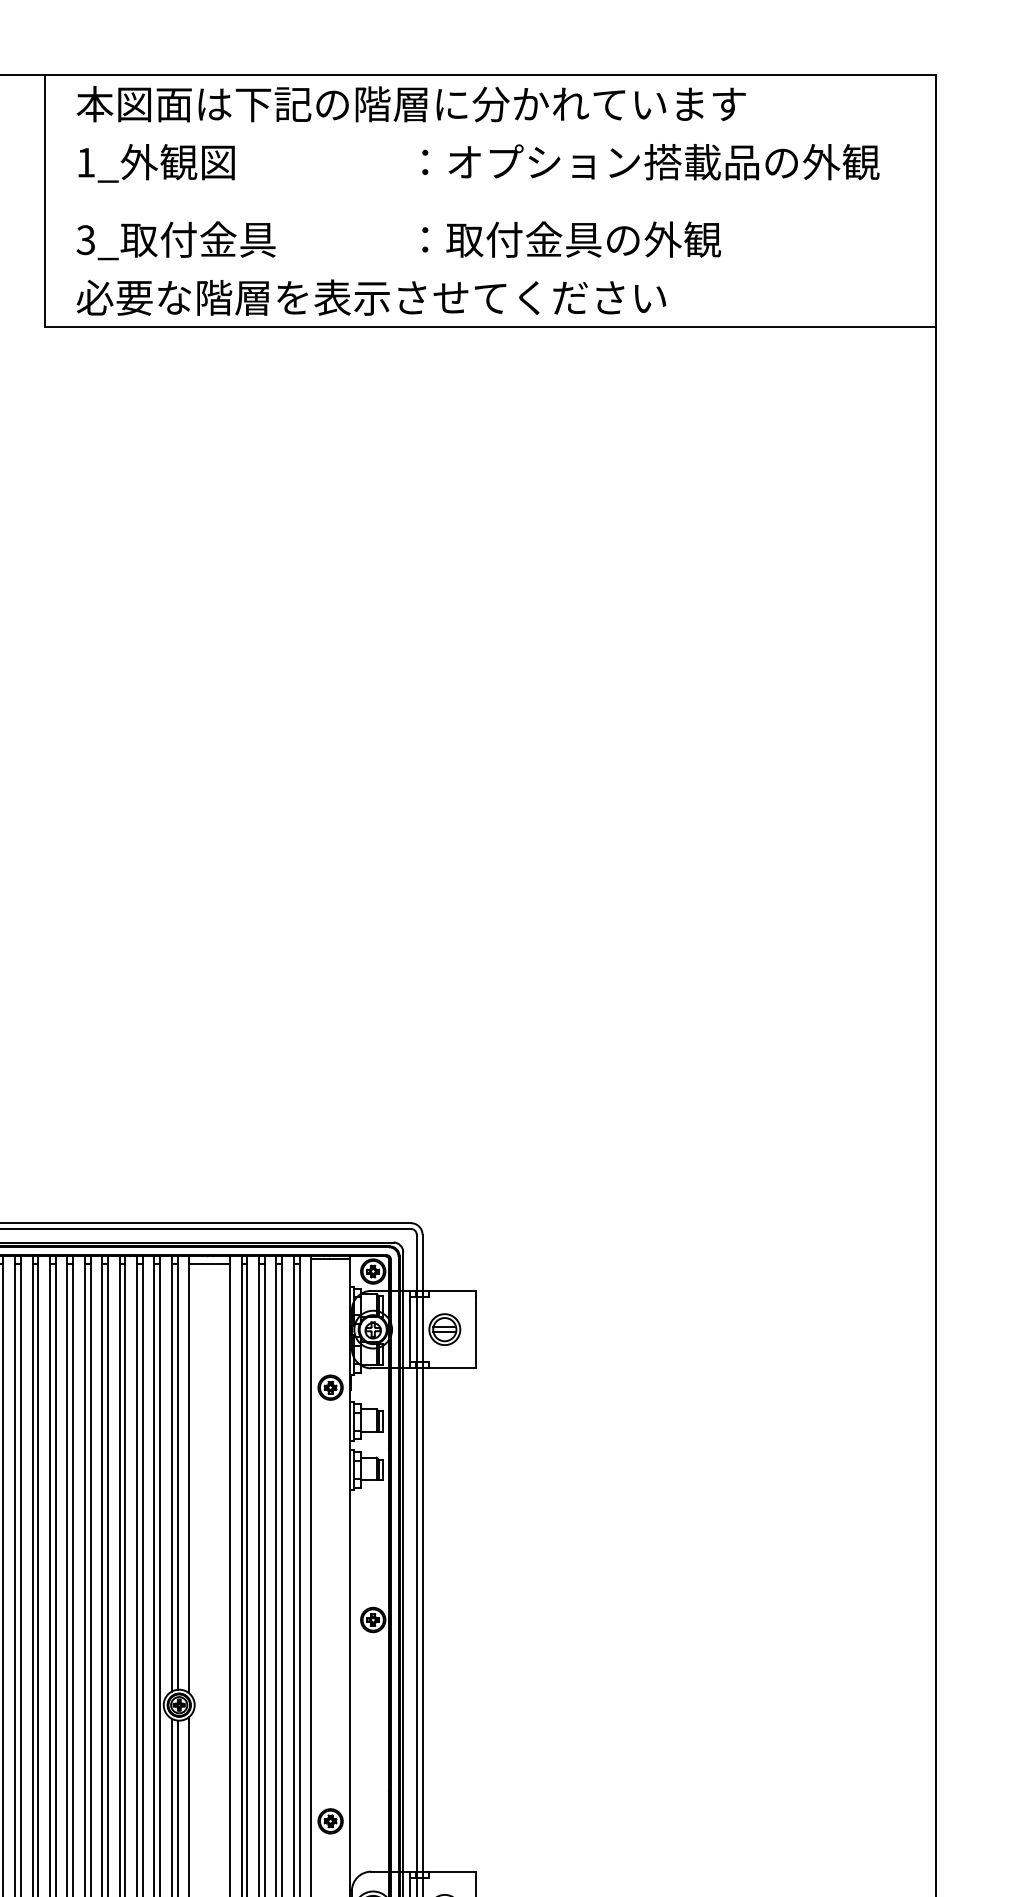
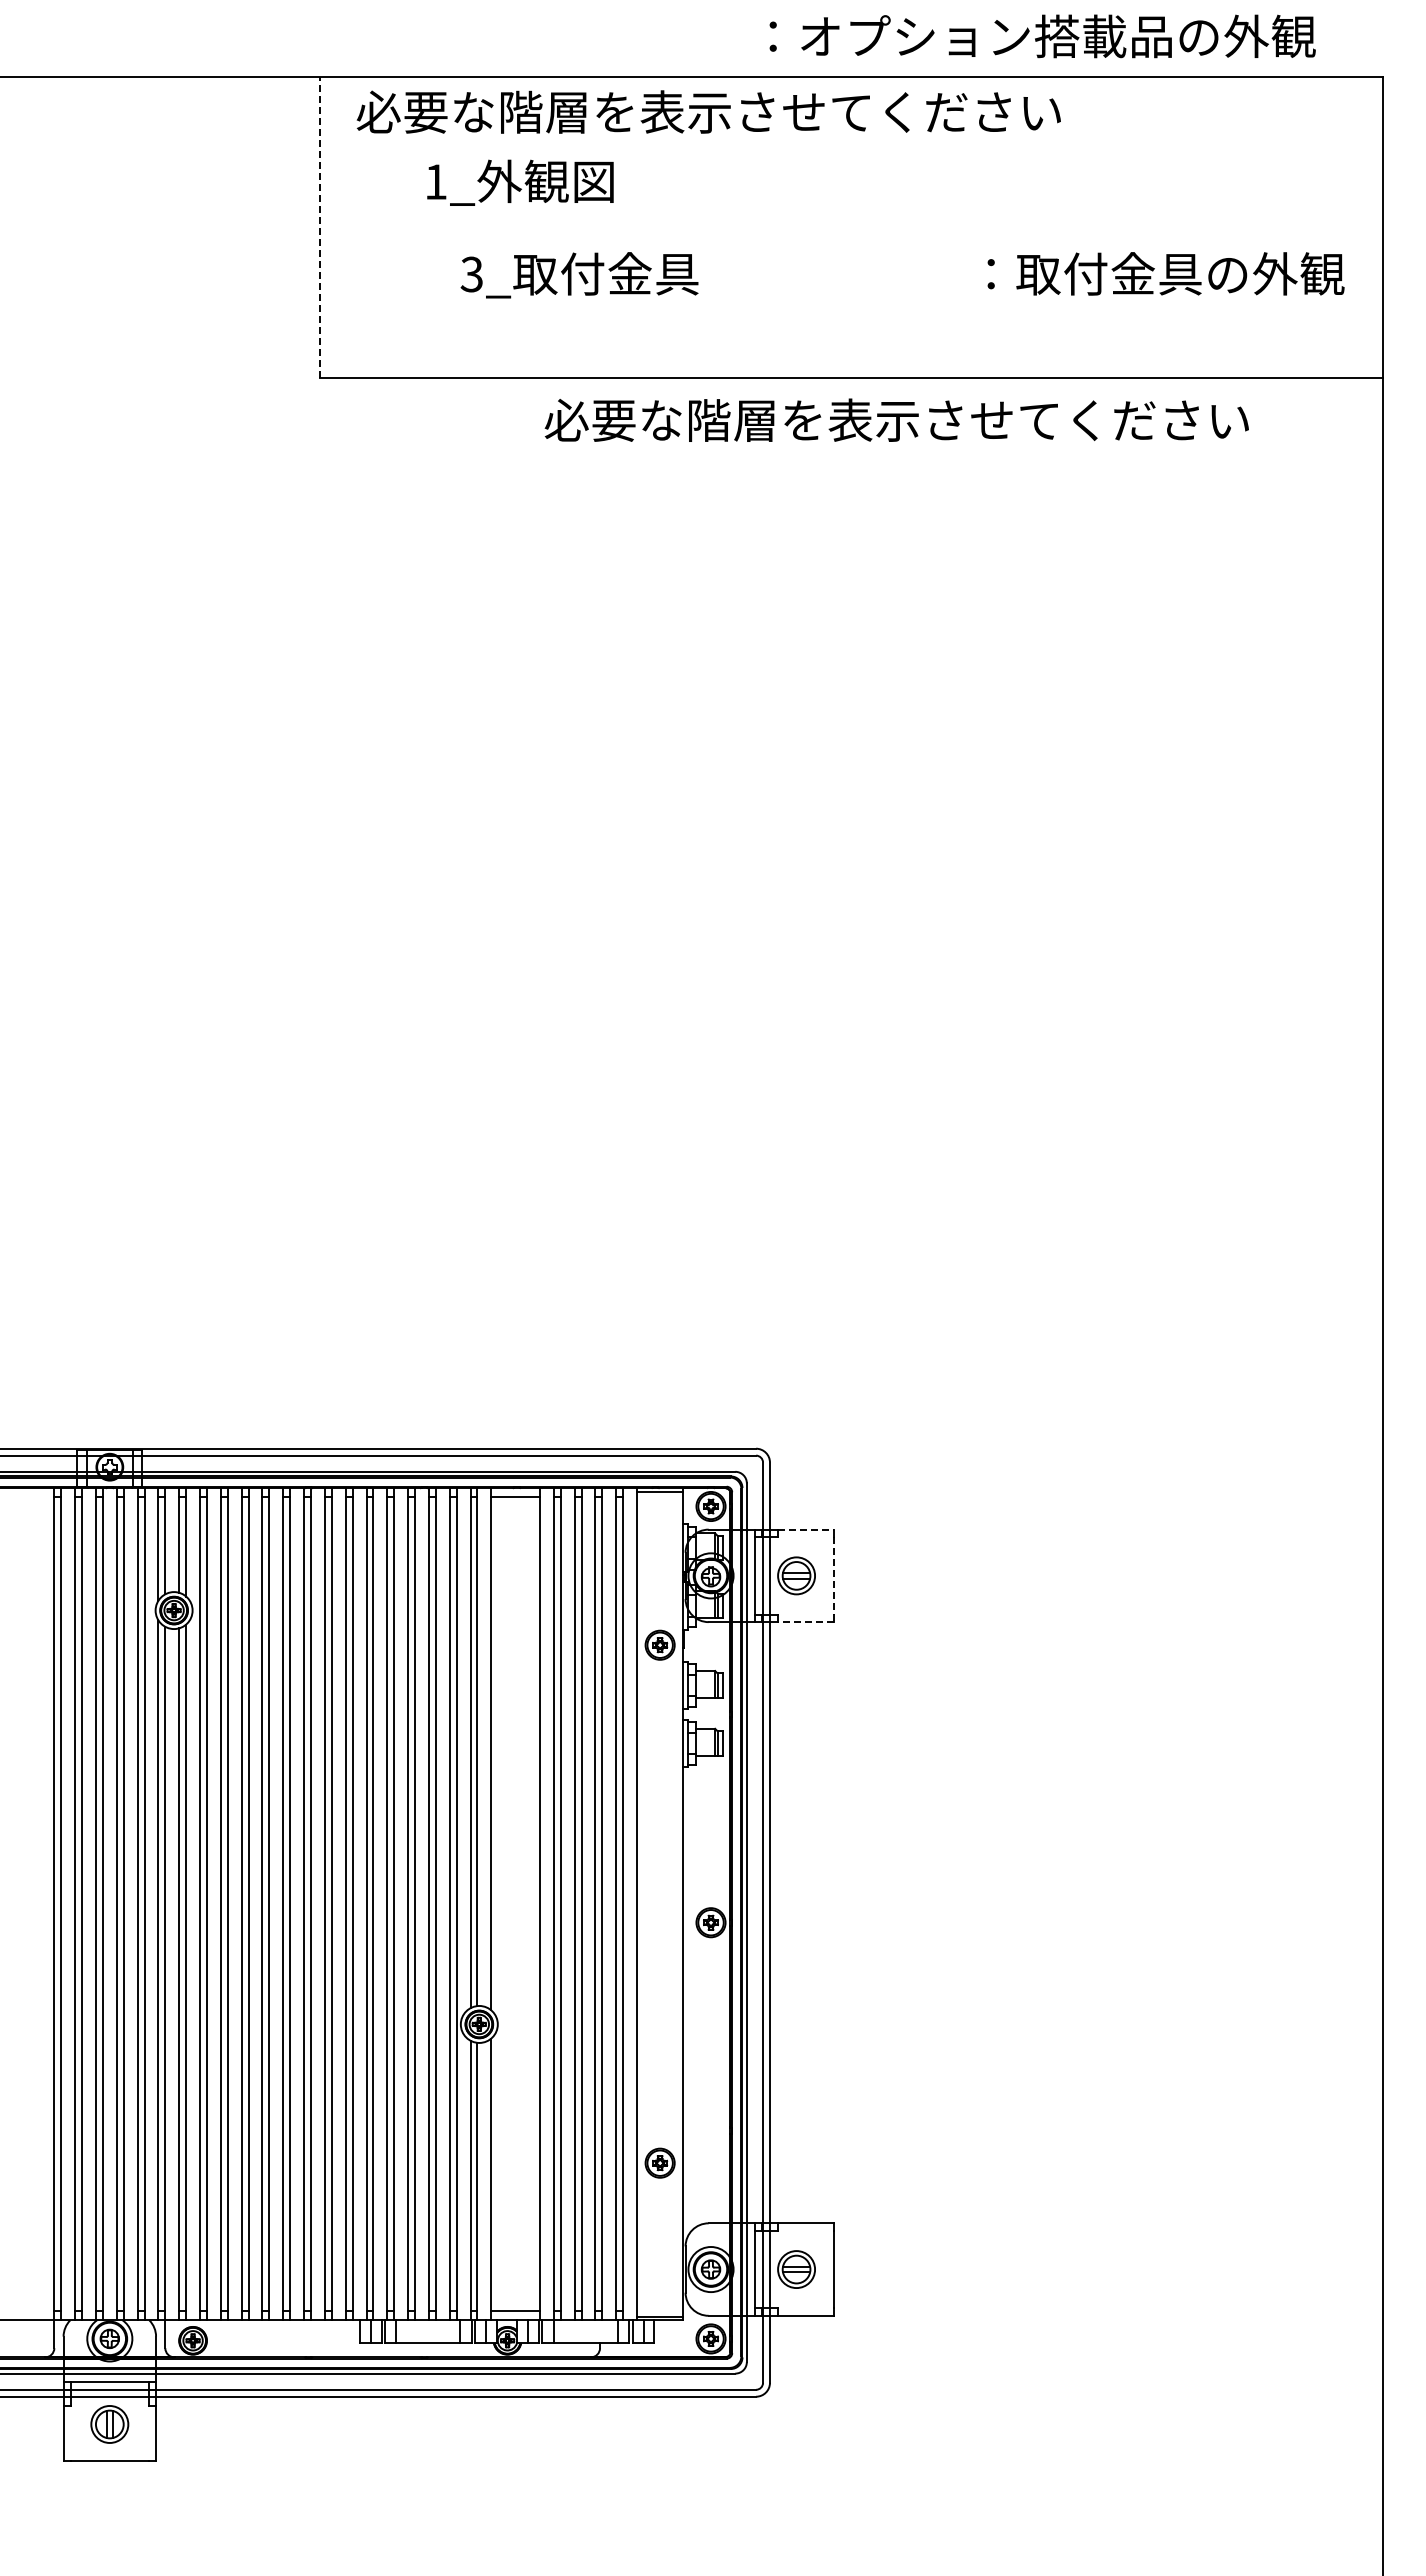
text: (411, 103) -> (756, 111), 本図面は下記の階層に分かれています -> 必要な階層を表示させてください
text: (650, 162) -> (1042, 36), moved
text: (156, 163) -> (520, 182), moved
line: (45, 200) -> (319, 227), solid -> dashed
text: (571, 239) -> (1165, 273), moved
text: (176, 240) -> (579, 275), moved
text: (371, 297) -> (896, 419), moved
line: (452, 1290) -> (805, 1529), solid -> dashed
line: (475, 1329) -> (833, 1575), solid -> dashed
line: (452, 1368) -> (805, 1622), solid -> dashed

